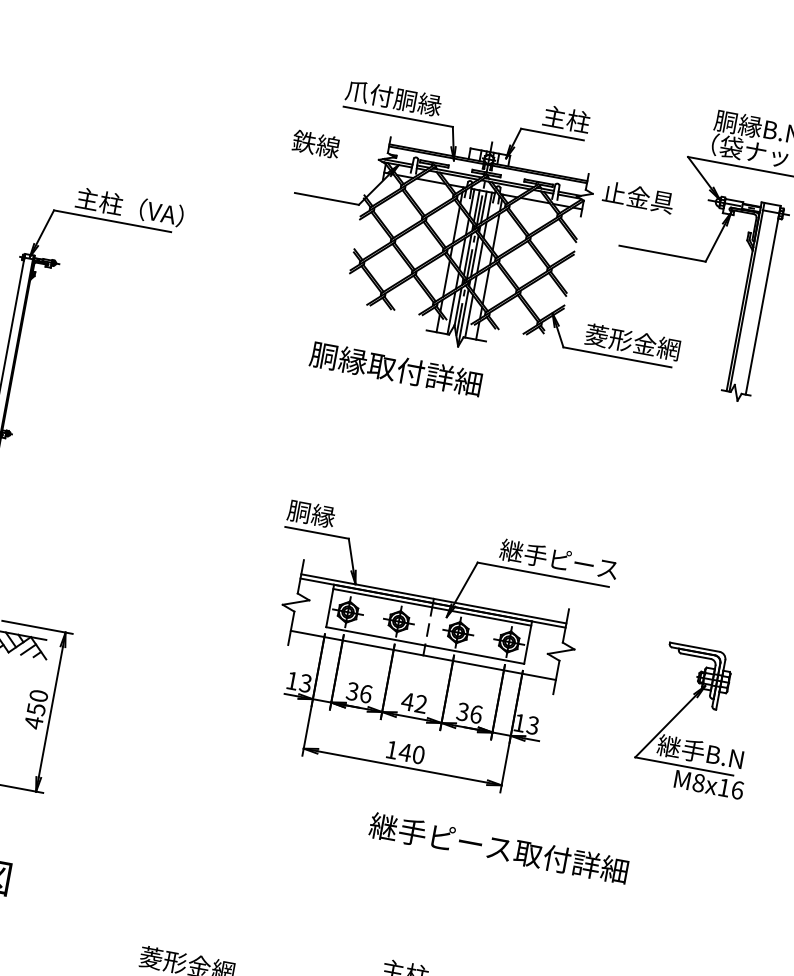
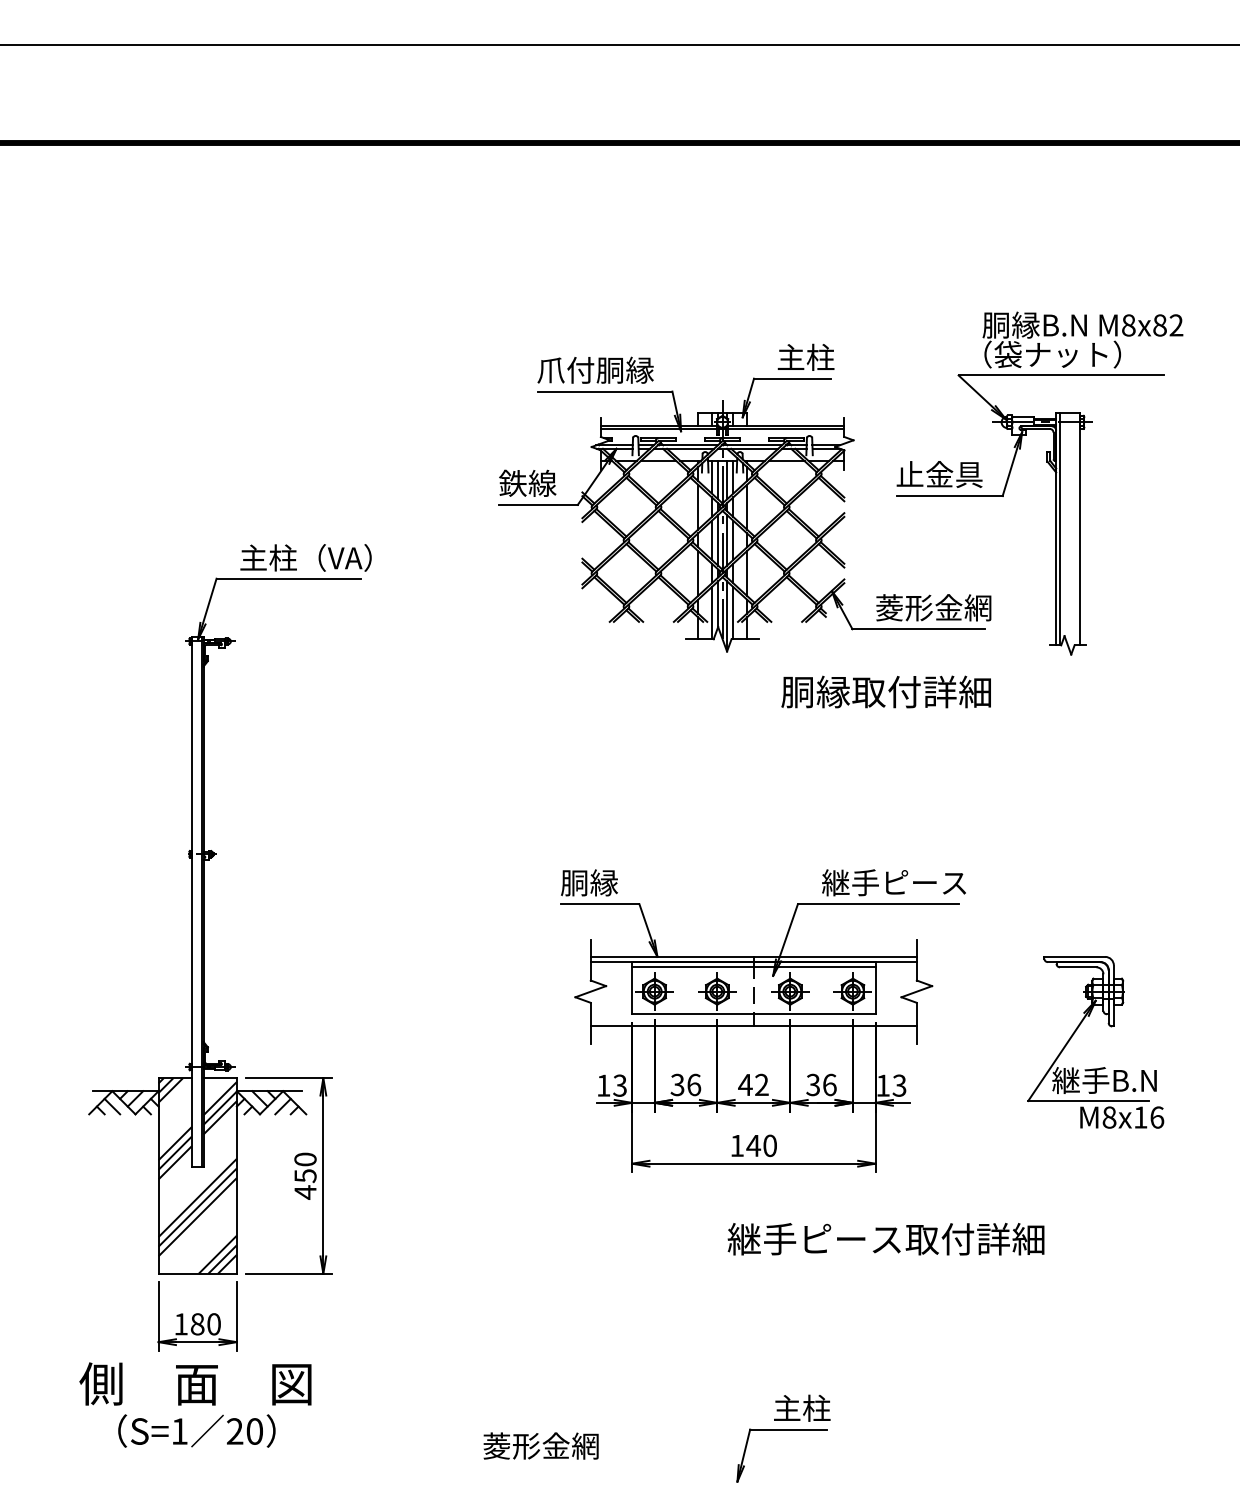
text: (316, 143) -> (527, 482), moved
text: (638, 197) -> (939, 474), moved
text: (395, 368) -> (885, 691), moved

